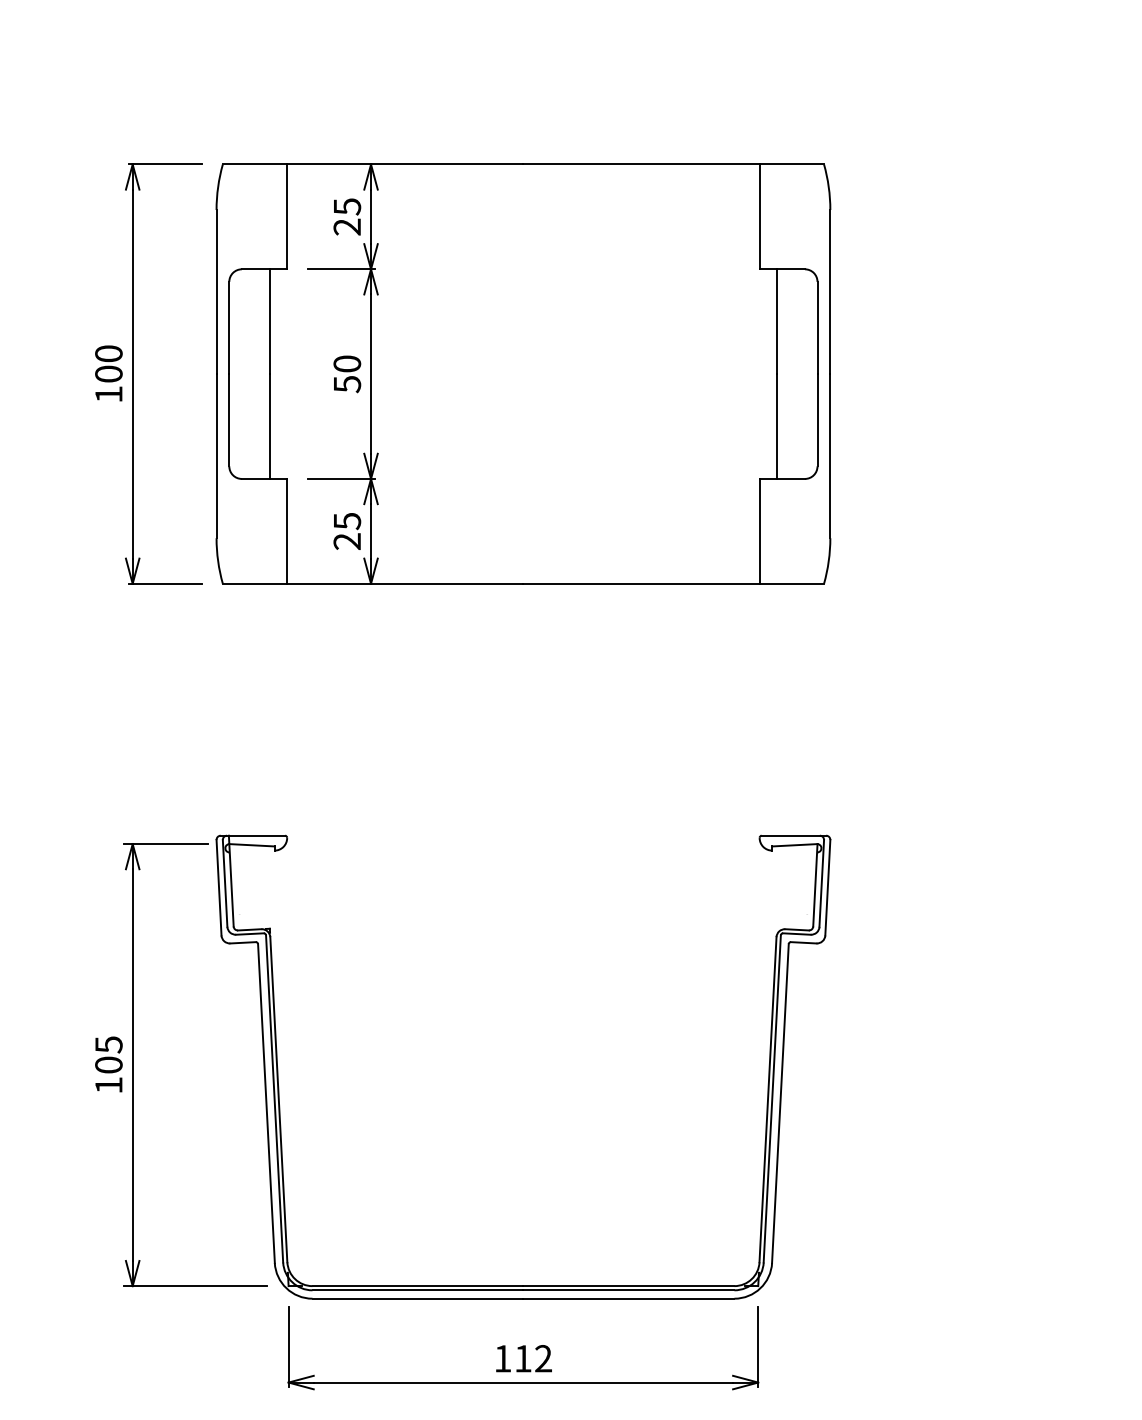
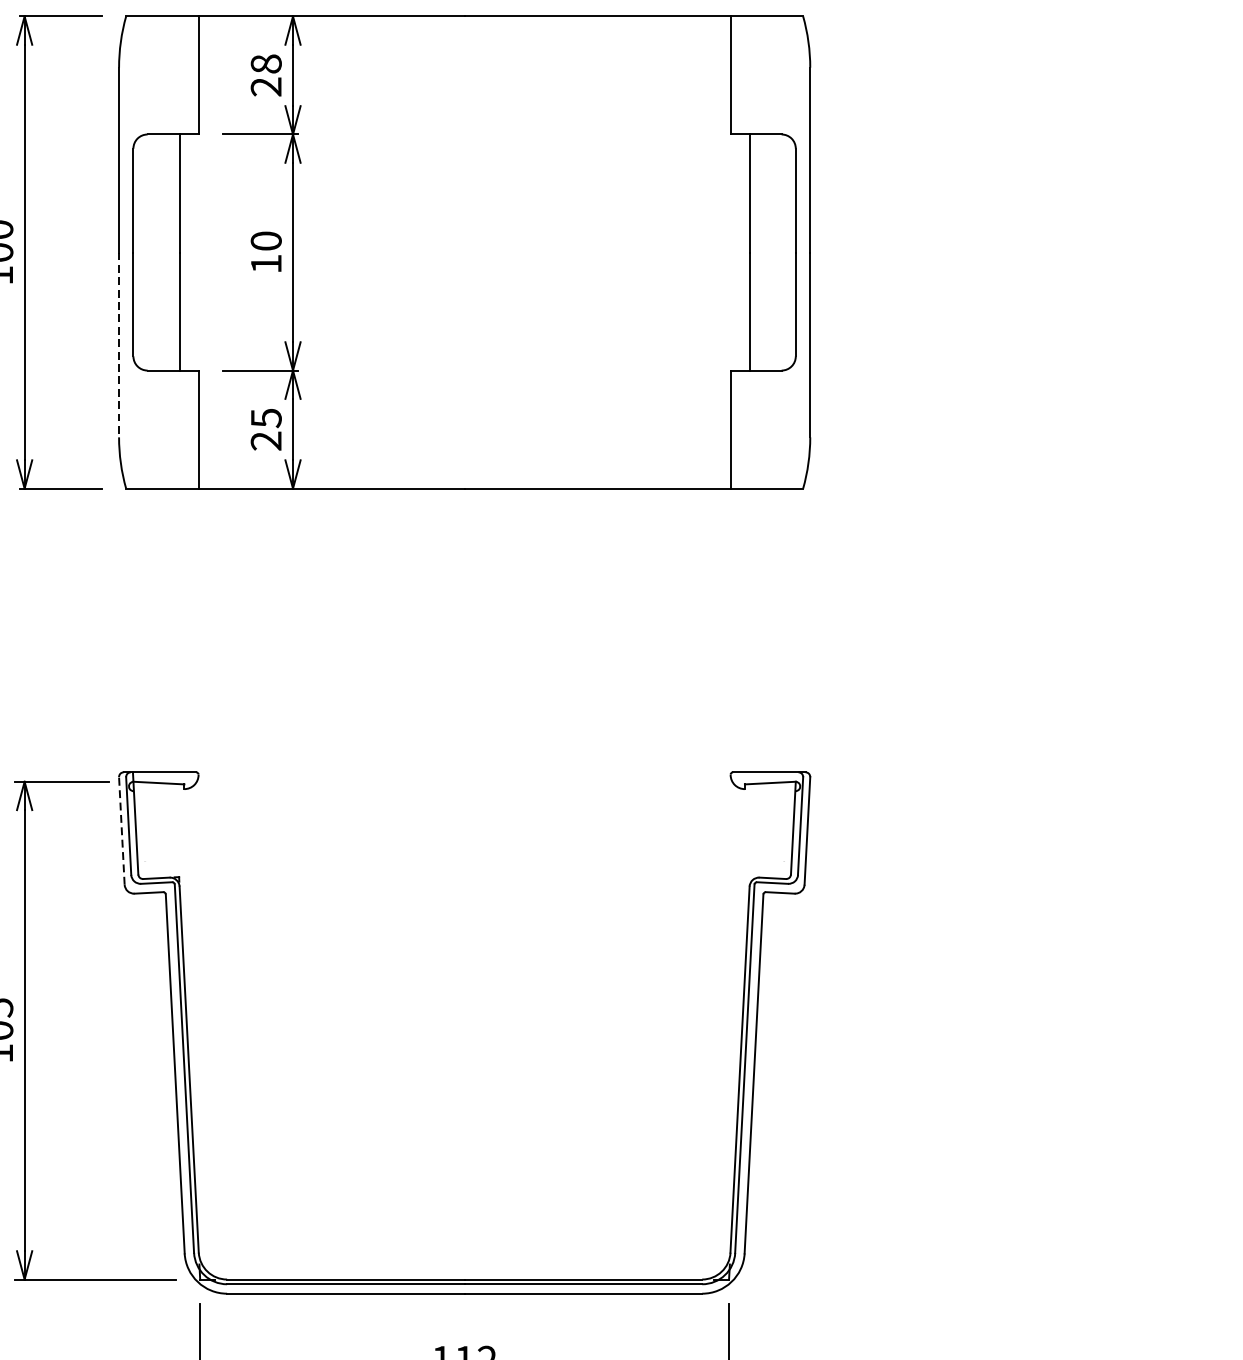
text: (347, 206) -> (266, 63), 25 -> 28
text: (347, 384) -> (266, 264), 50 -> 10
line: (216, 456) -> (119, 345), solid -> dashed
line: (219, 887) -> (122, 830), solid -> dashed

